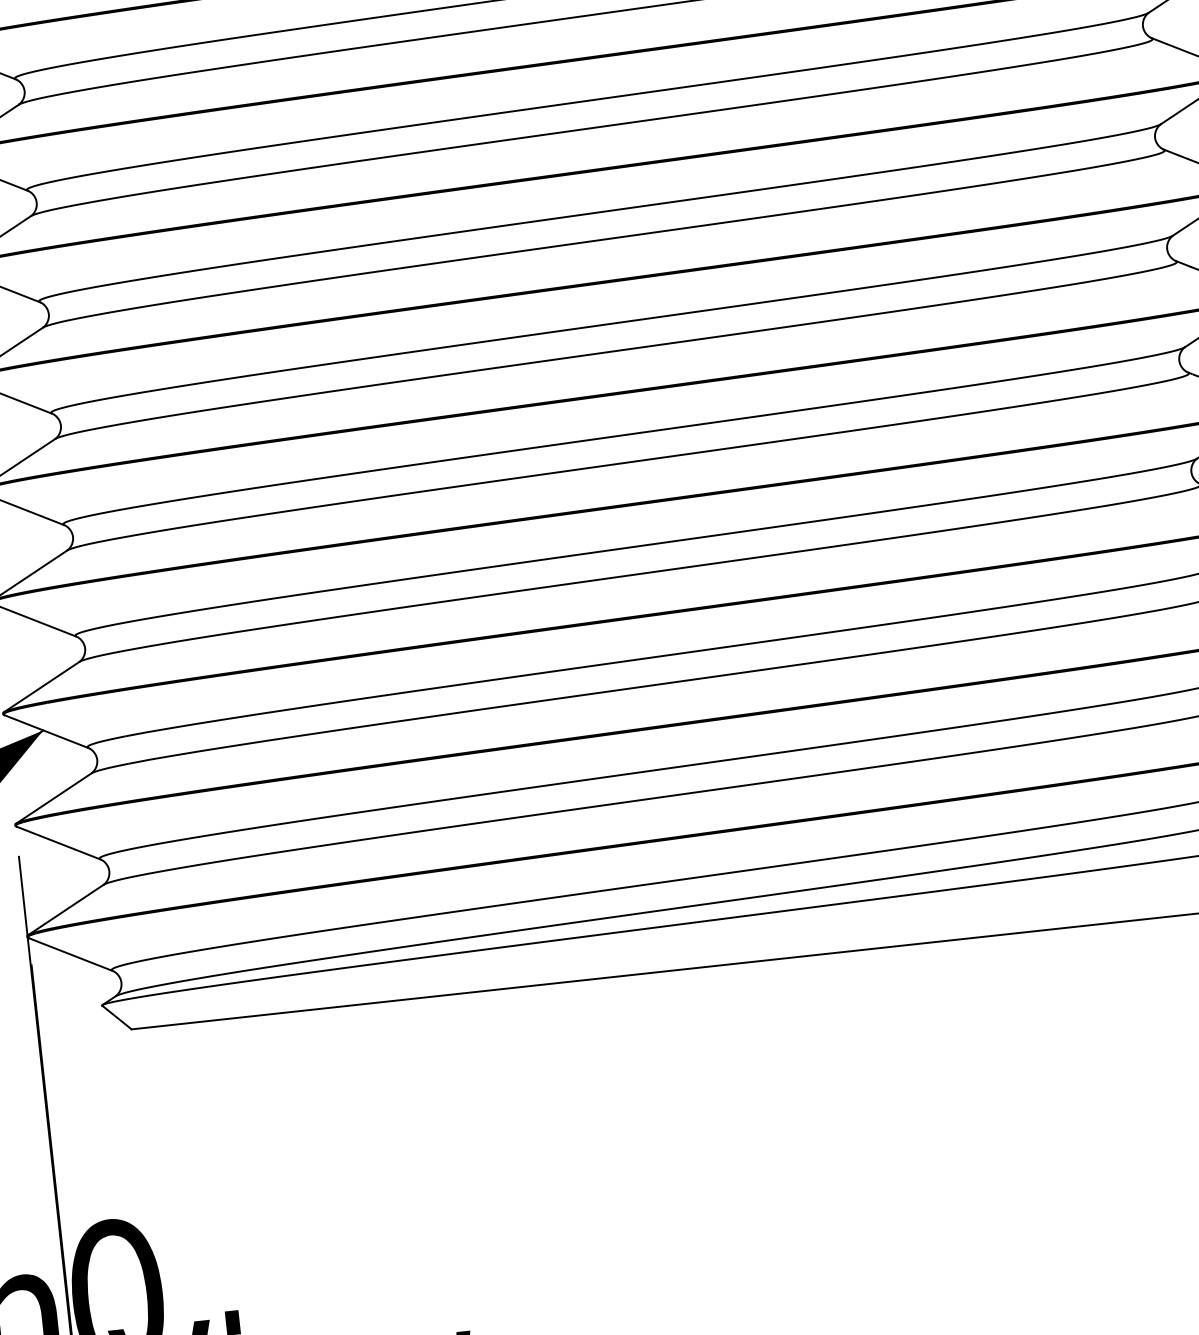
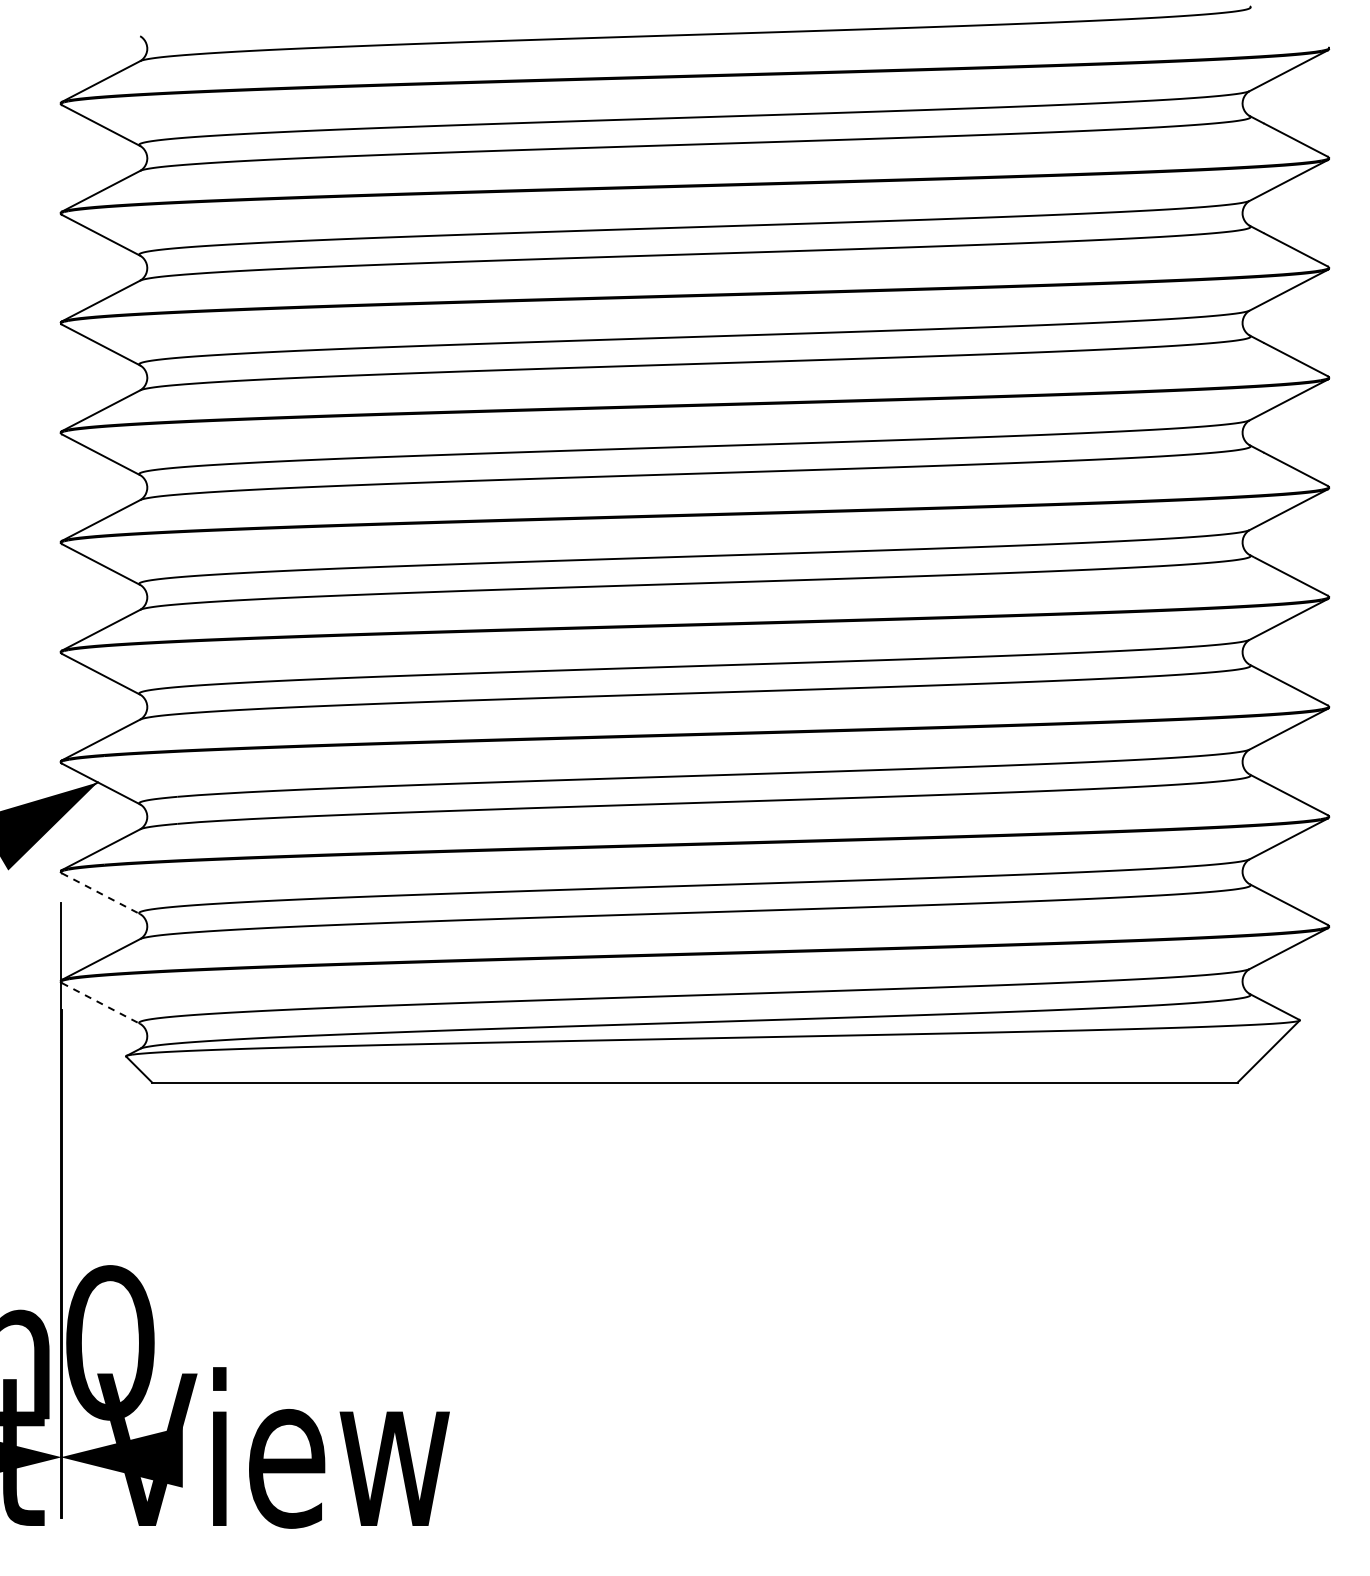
line: (59, 842) -> (101, 893), solid -> dashed
line: (71, 954) -> (101, 1003), solid -> dashed

